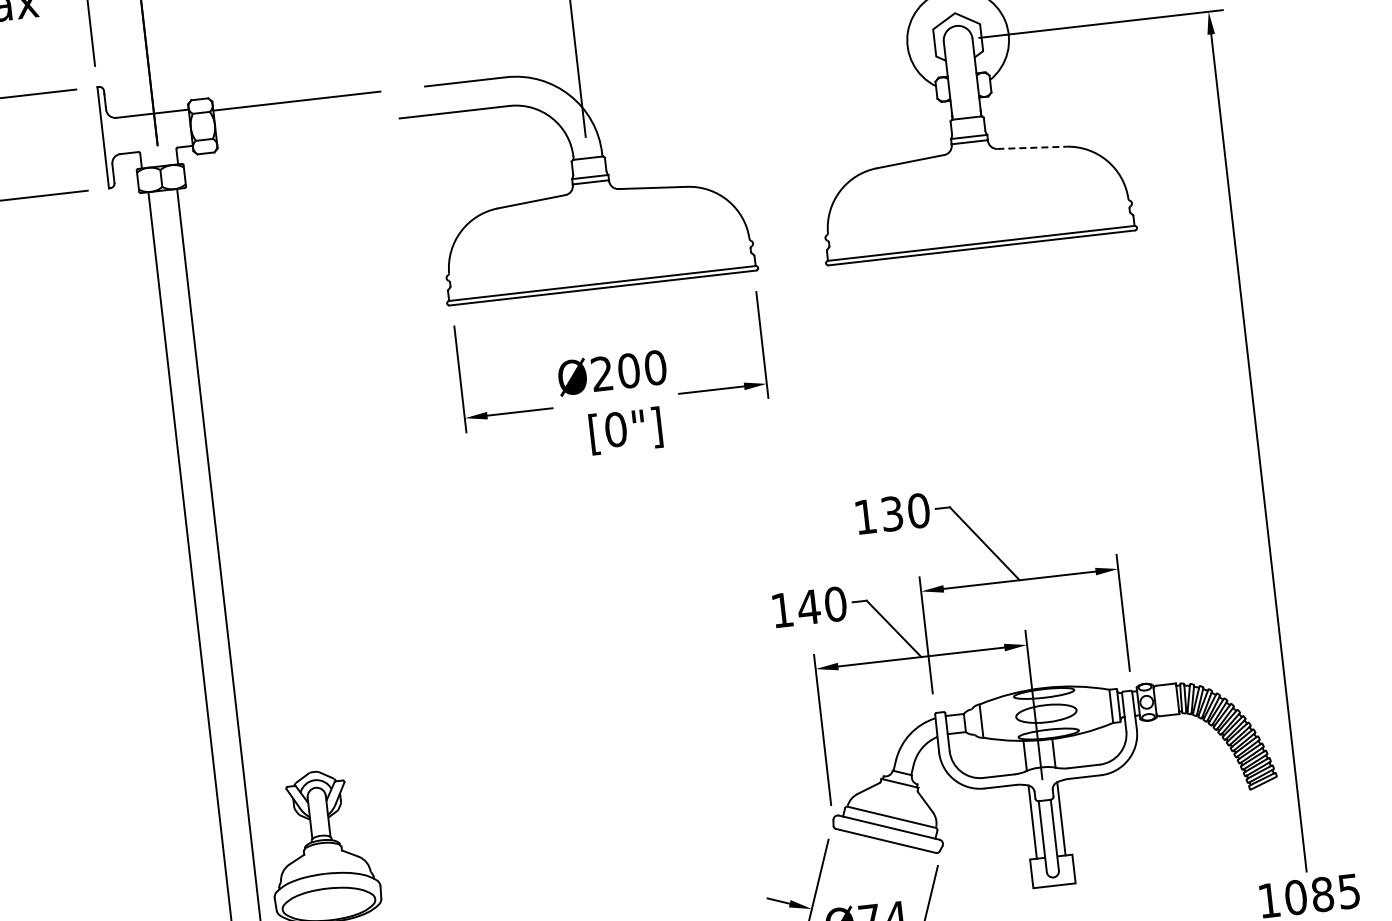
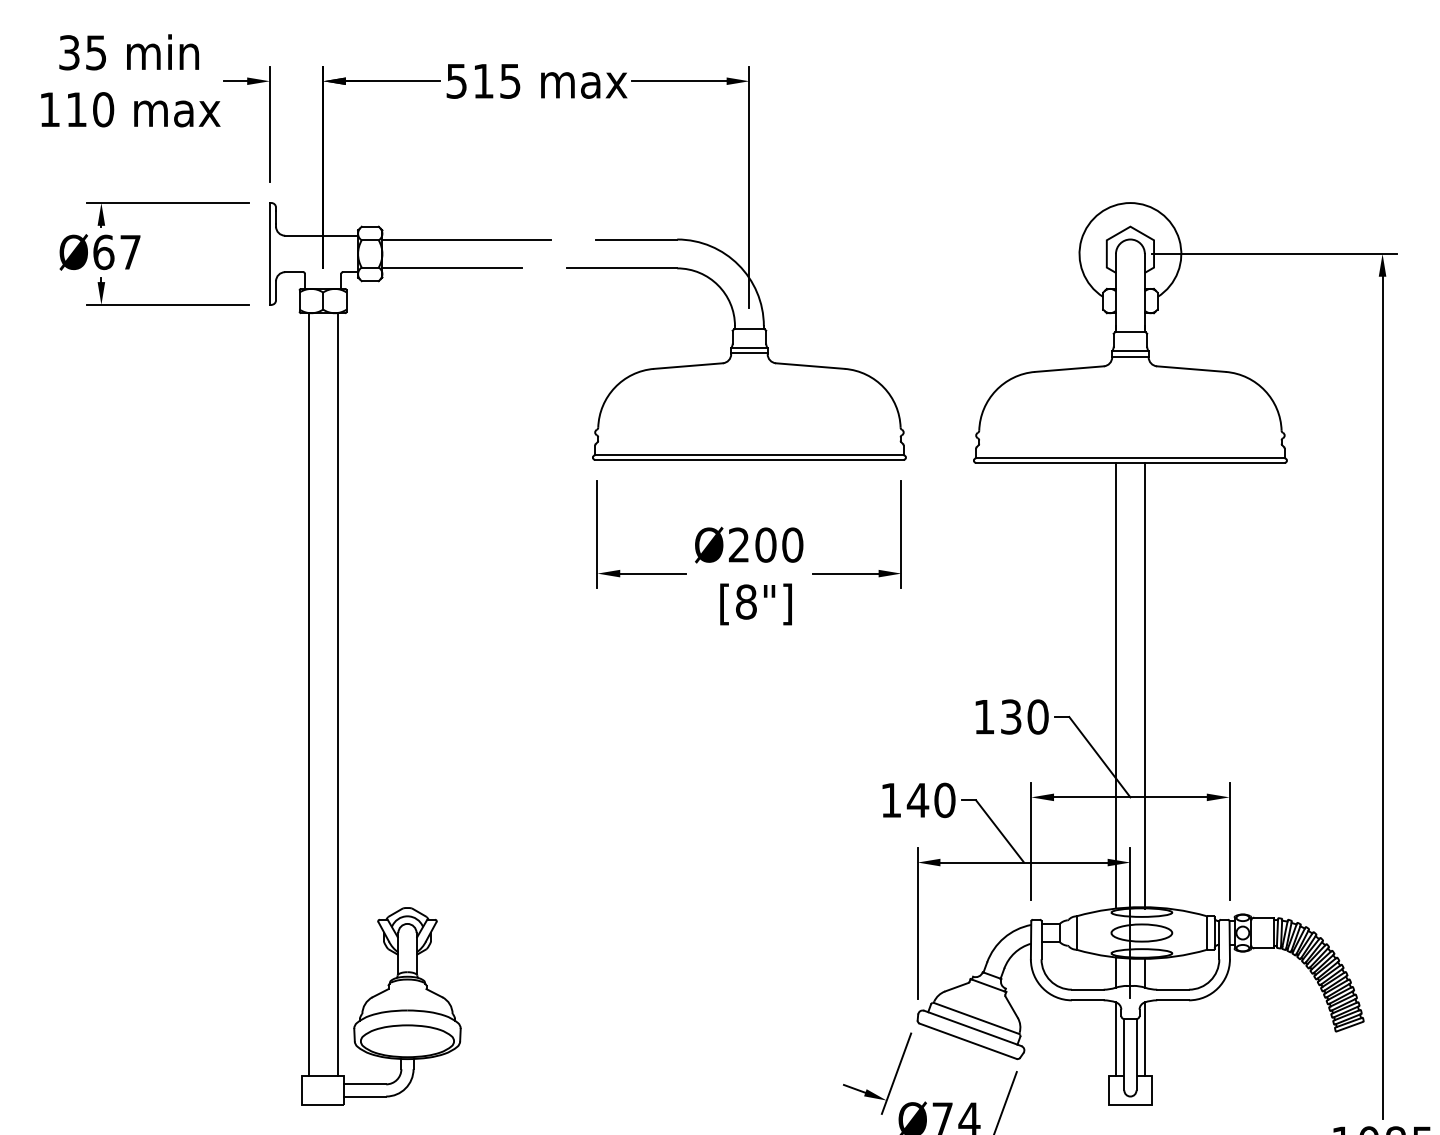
line: (285, 131) -> (451, 268), added
line: (1031, 148) -> (1191, 369), dashed -> solid
text: (615, 429) -> (745, 601), [0"] -> [8"]
line: (1021, 467) -> (1144, 685), added
line: (992, 469) -> (1115, 684), added

